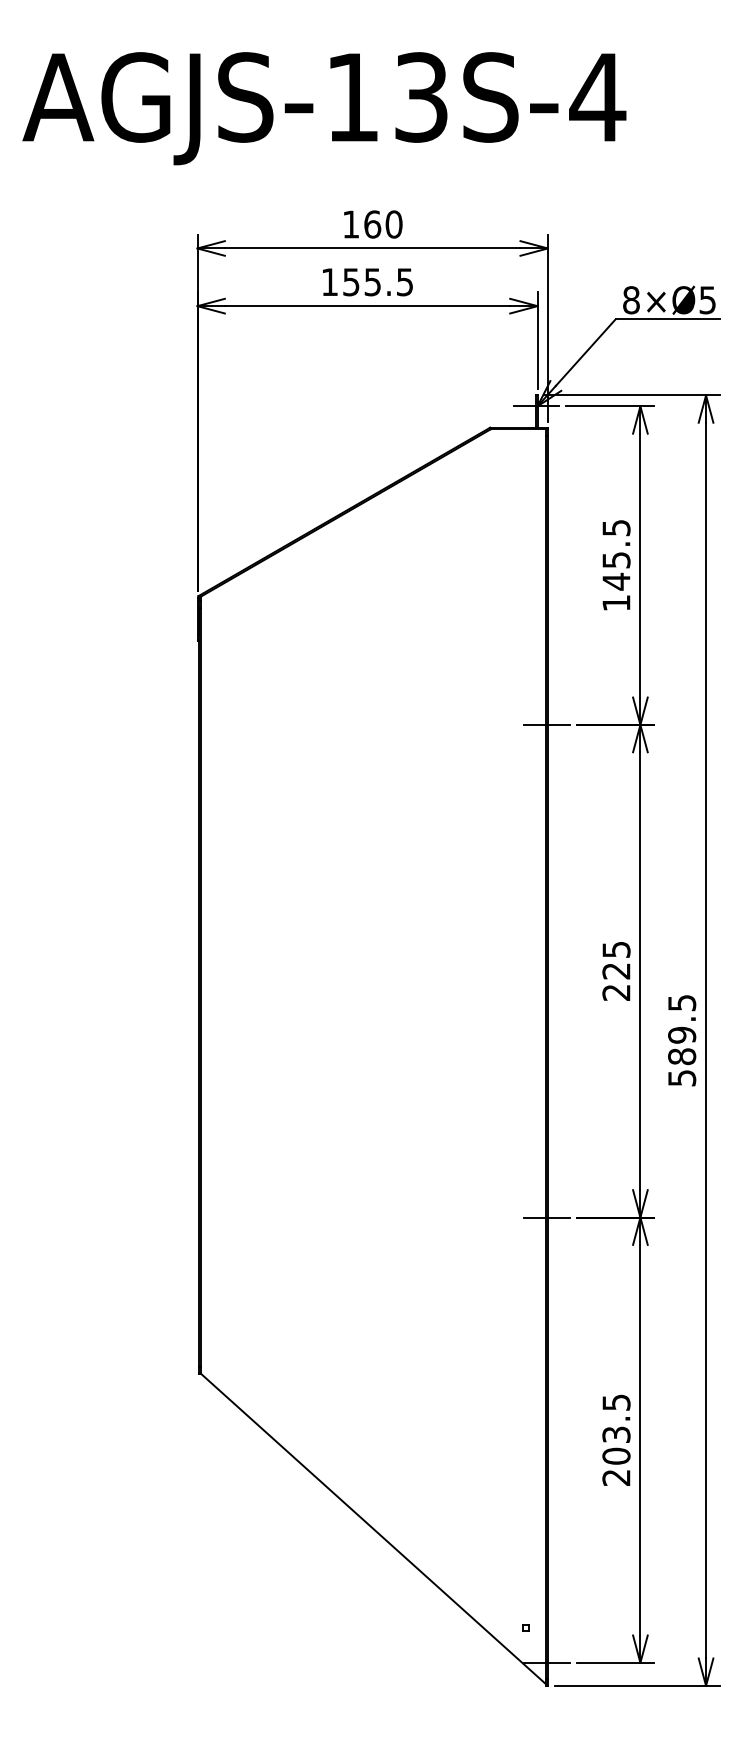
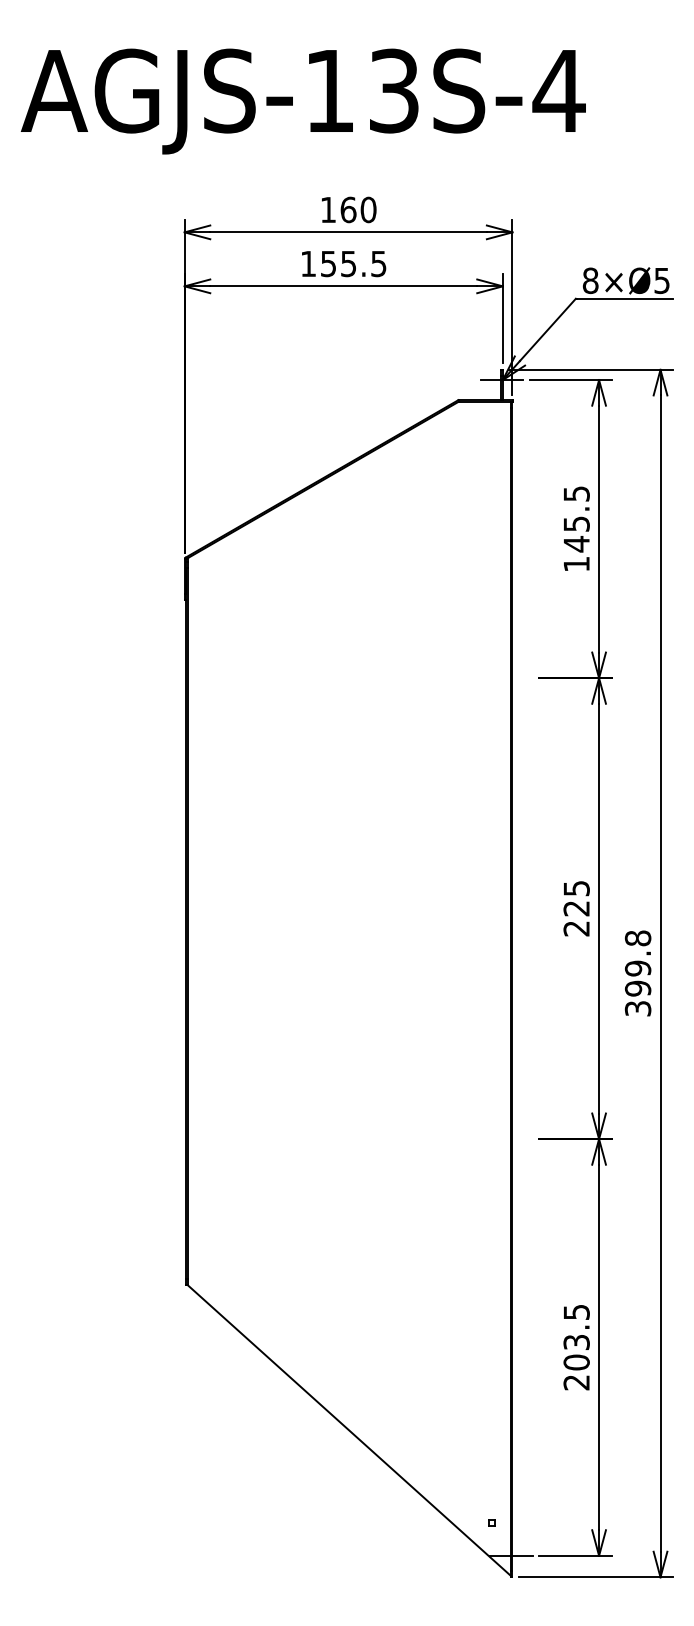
line: (546, 724) -> (511, 677), removed
text: (682, 1039) -> (638, 972), 589.5 -> 399.8
line: (546, 1217) -> (511, 1139), removed

